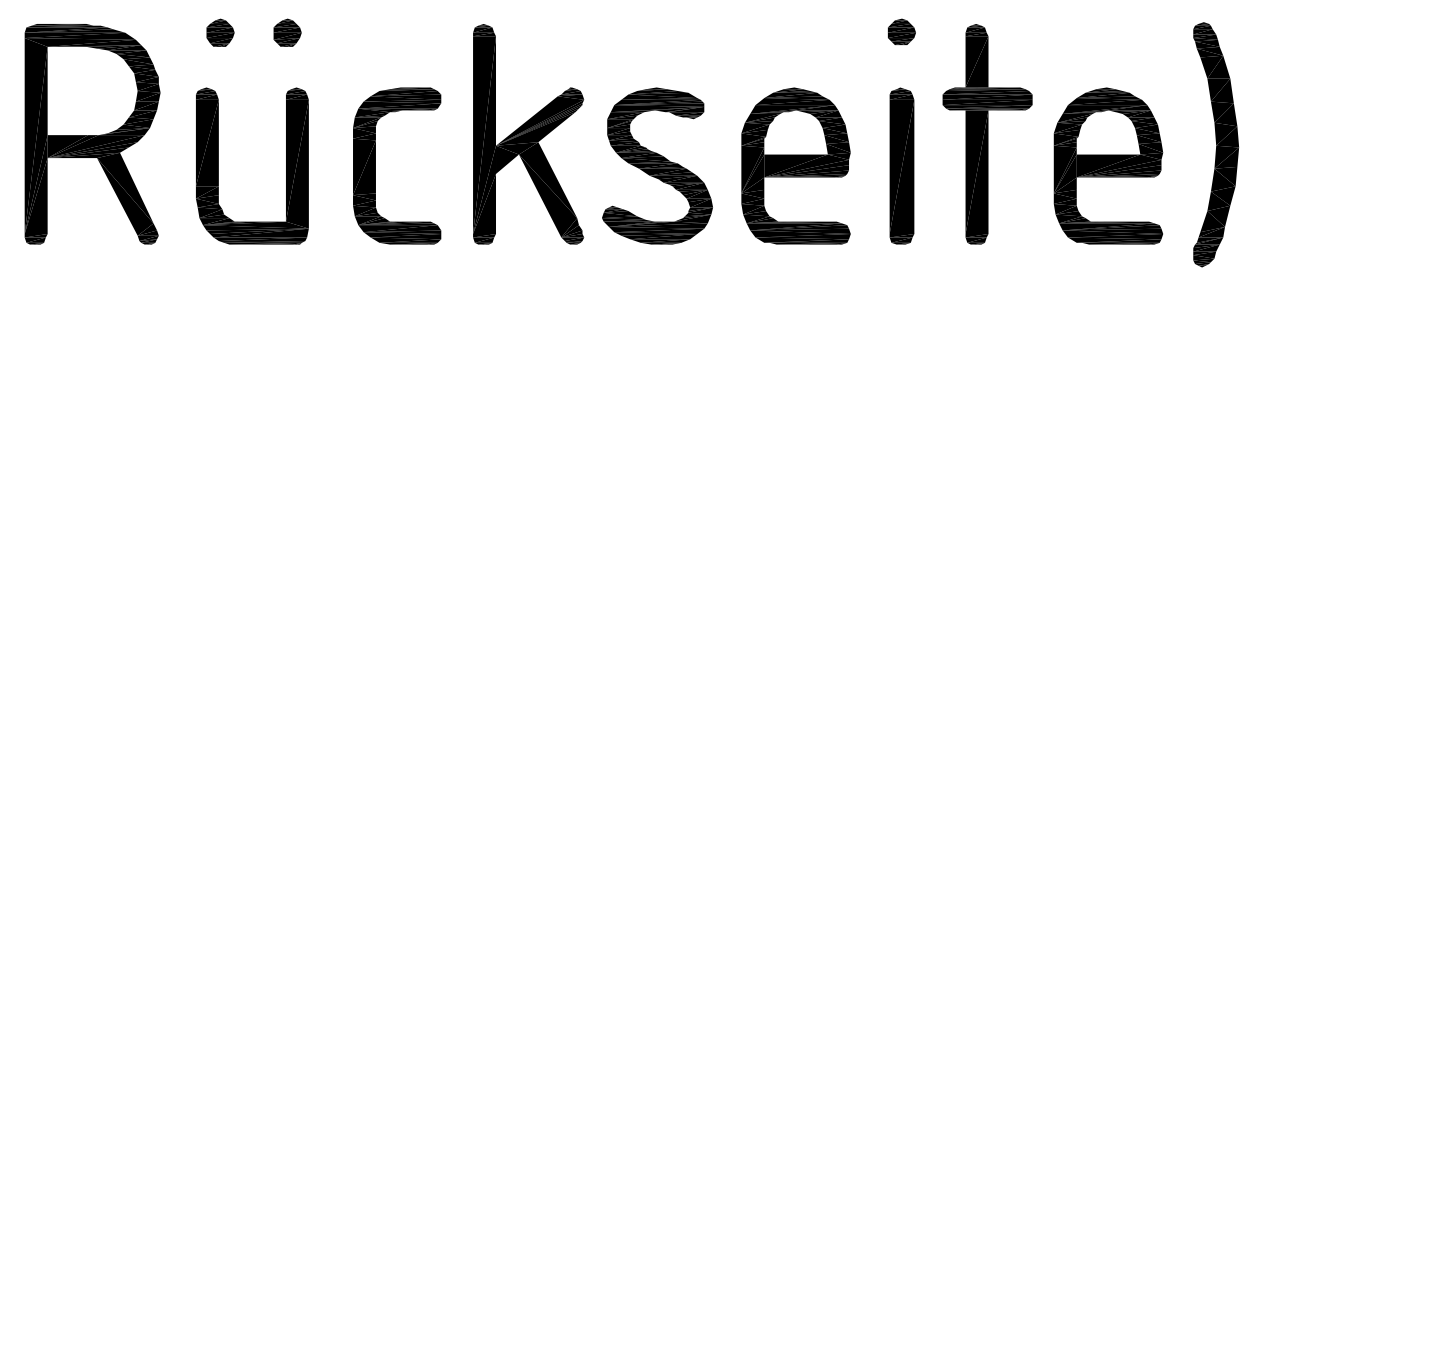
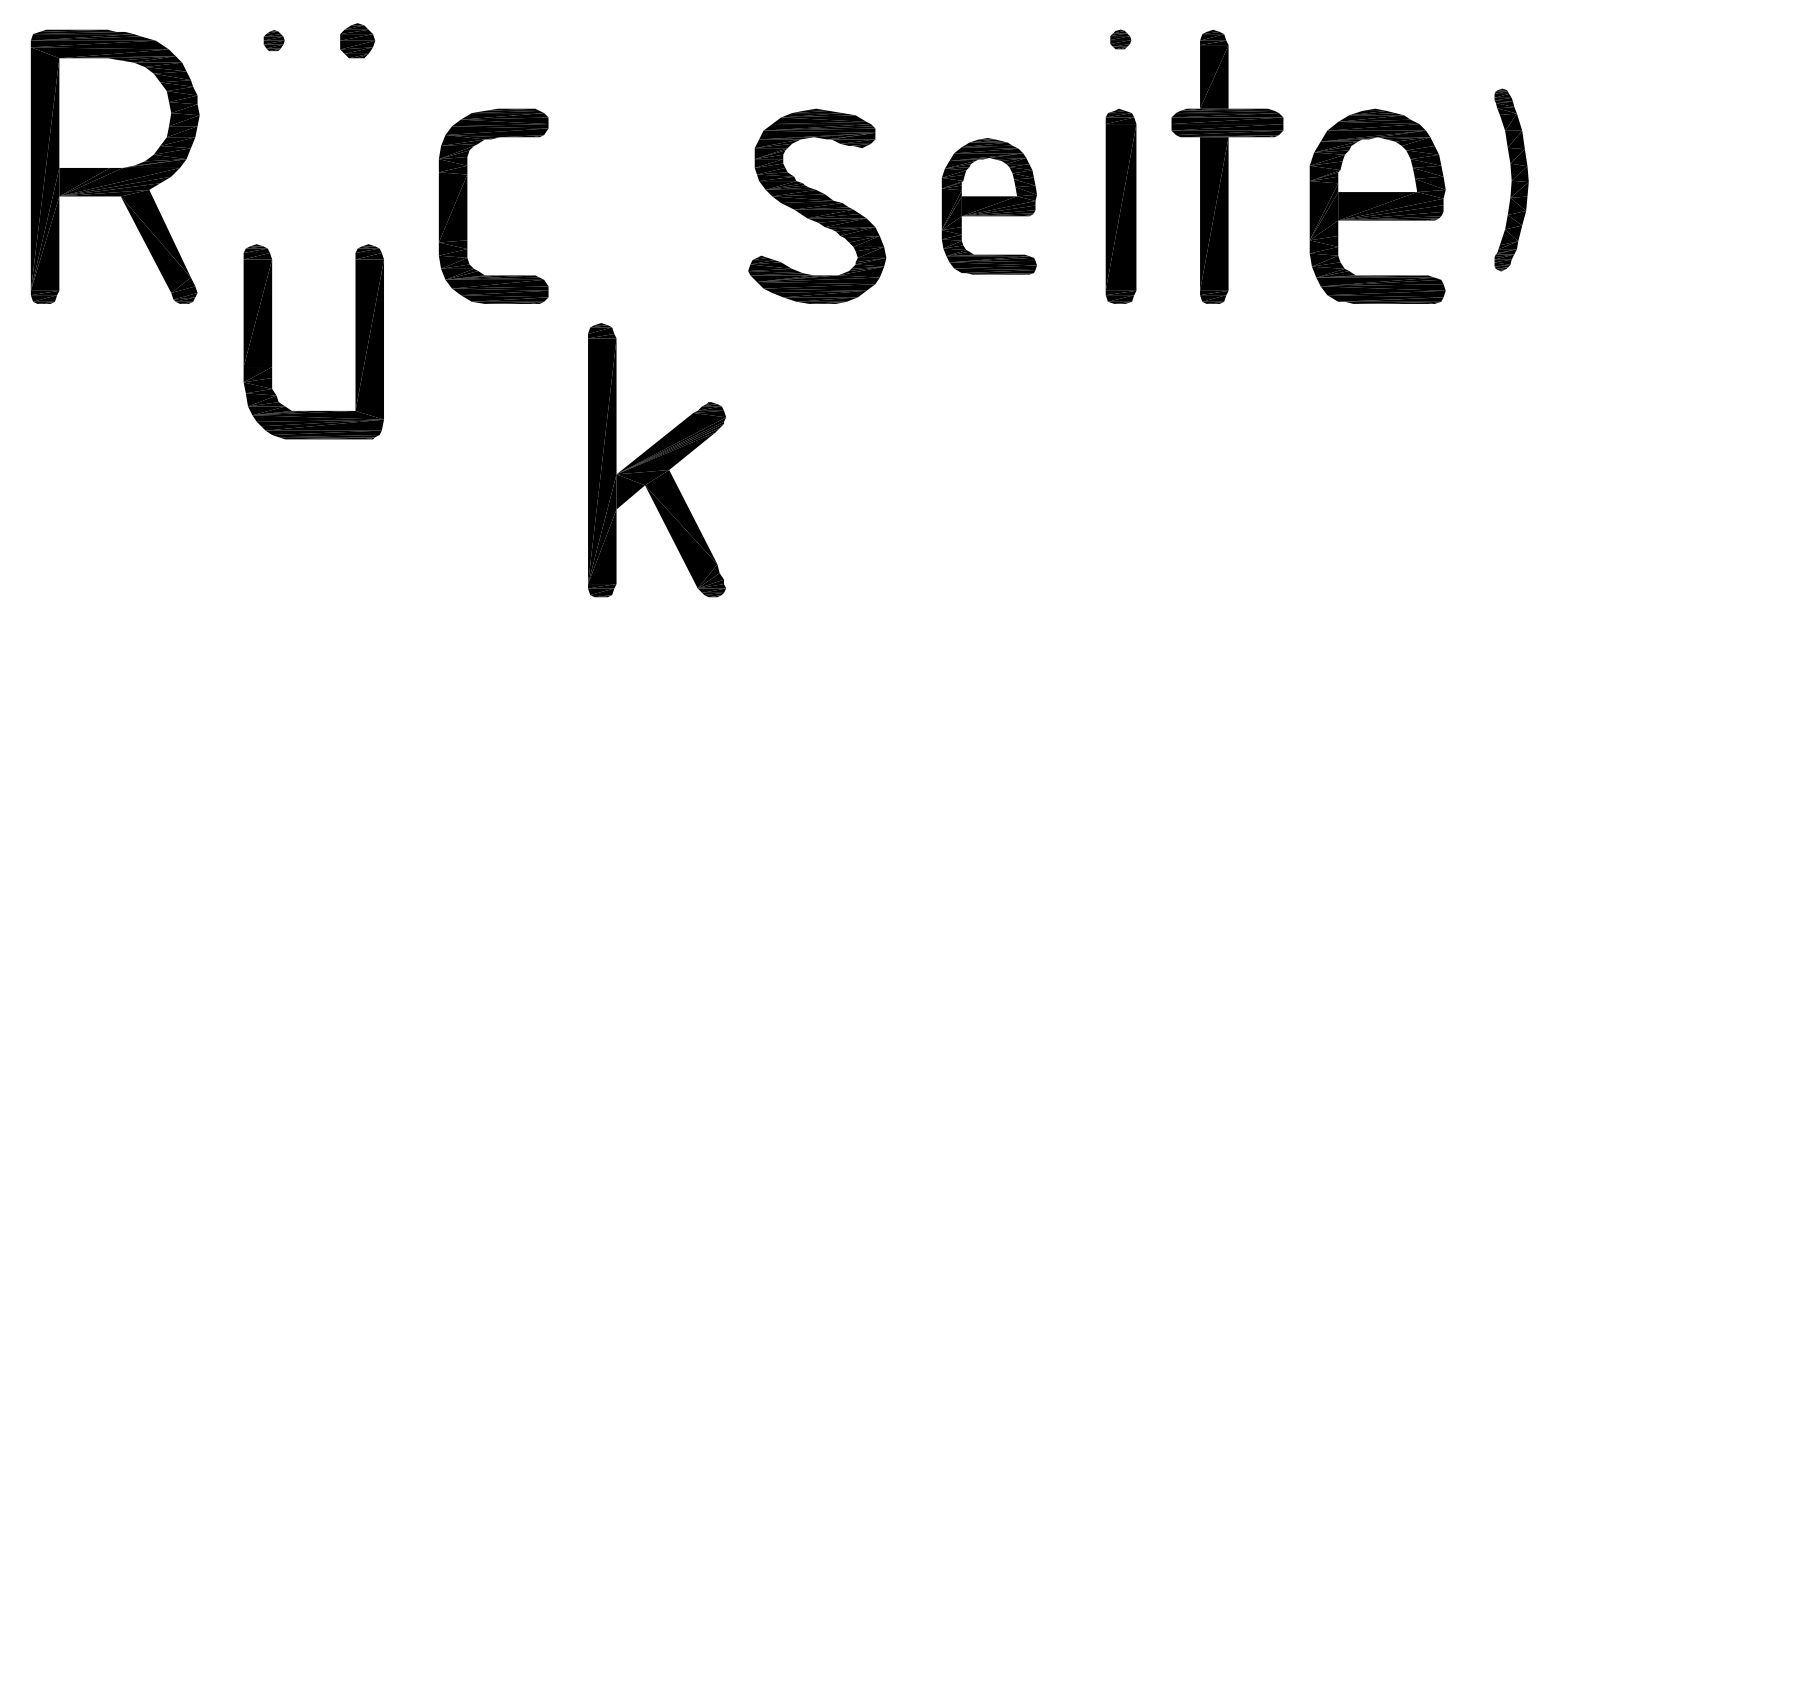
part: (901, 31) -> (1120, 39), size x0.6
part: (220, 32) -> (274, 40), size x0.6
part: (528, 134) -> (656, 460), moved
part: (1216, 144) -> (1511, 179), size x0.6
part: (218, 165) -> (271, 341), moved
part: (795, 165) -> (988, 205), size x0.7

